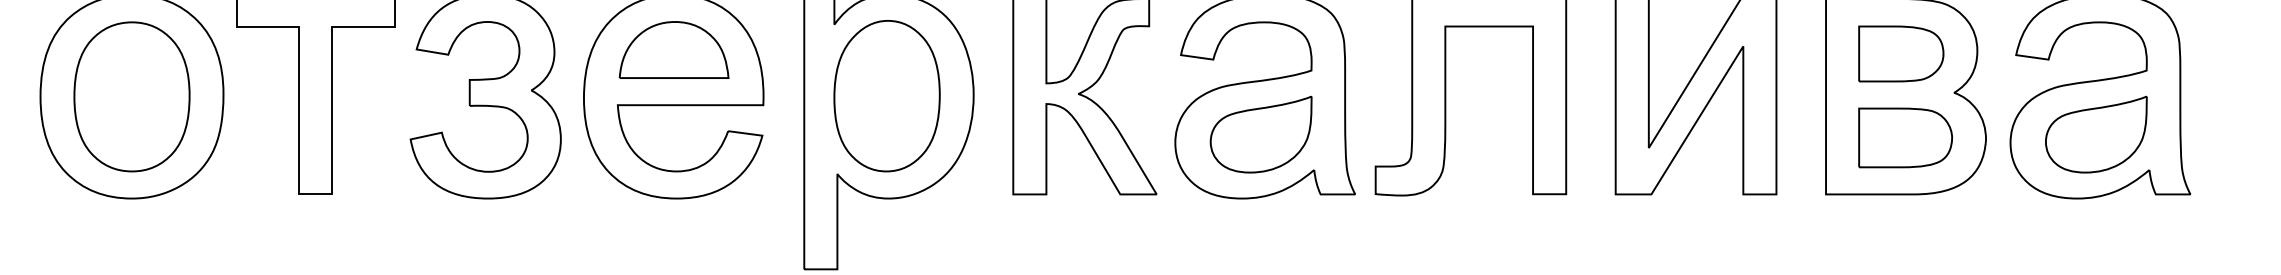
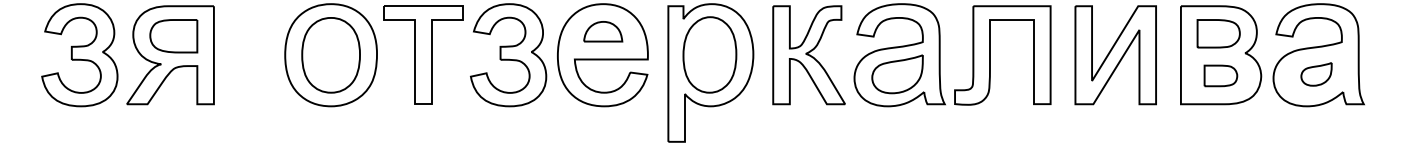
part: (674, 49) -> (603, 31), size x0.7
part: (2096, 135) -> (1316, 74), size x0.6
part: (1904, 137) -> (1220, 75), size x0.7

